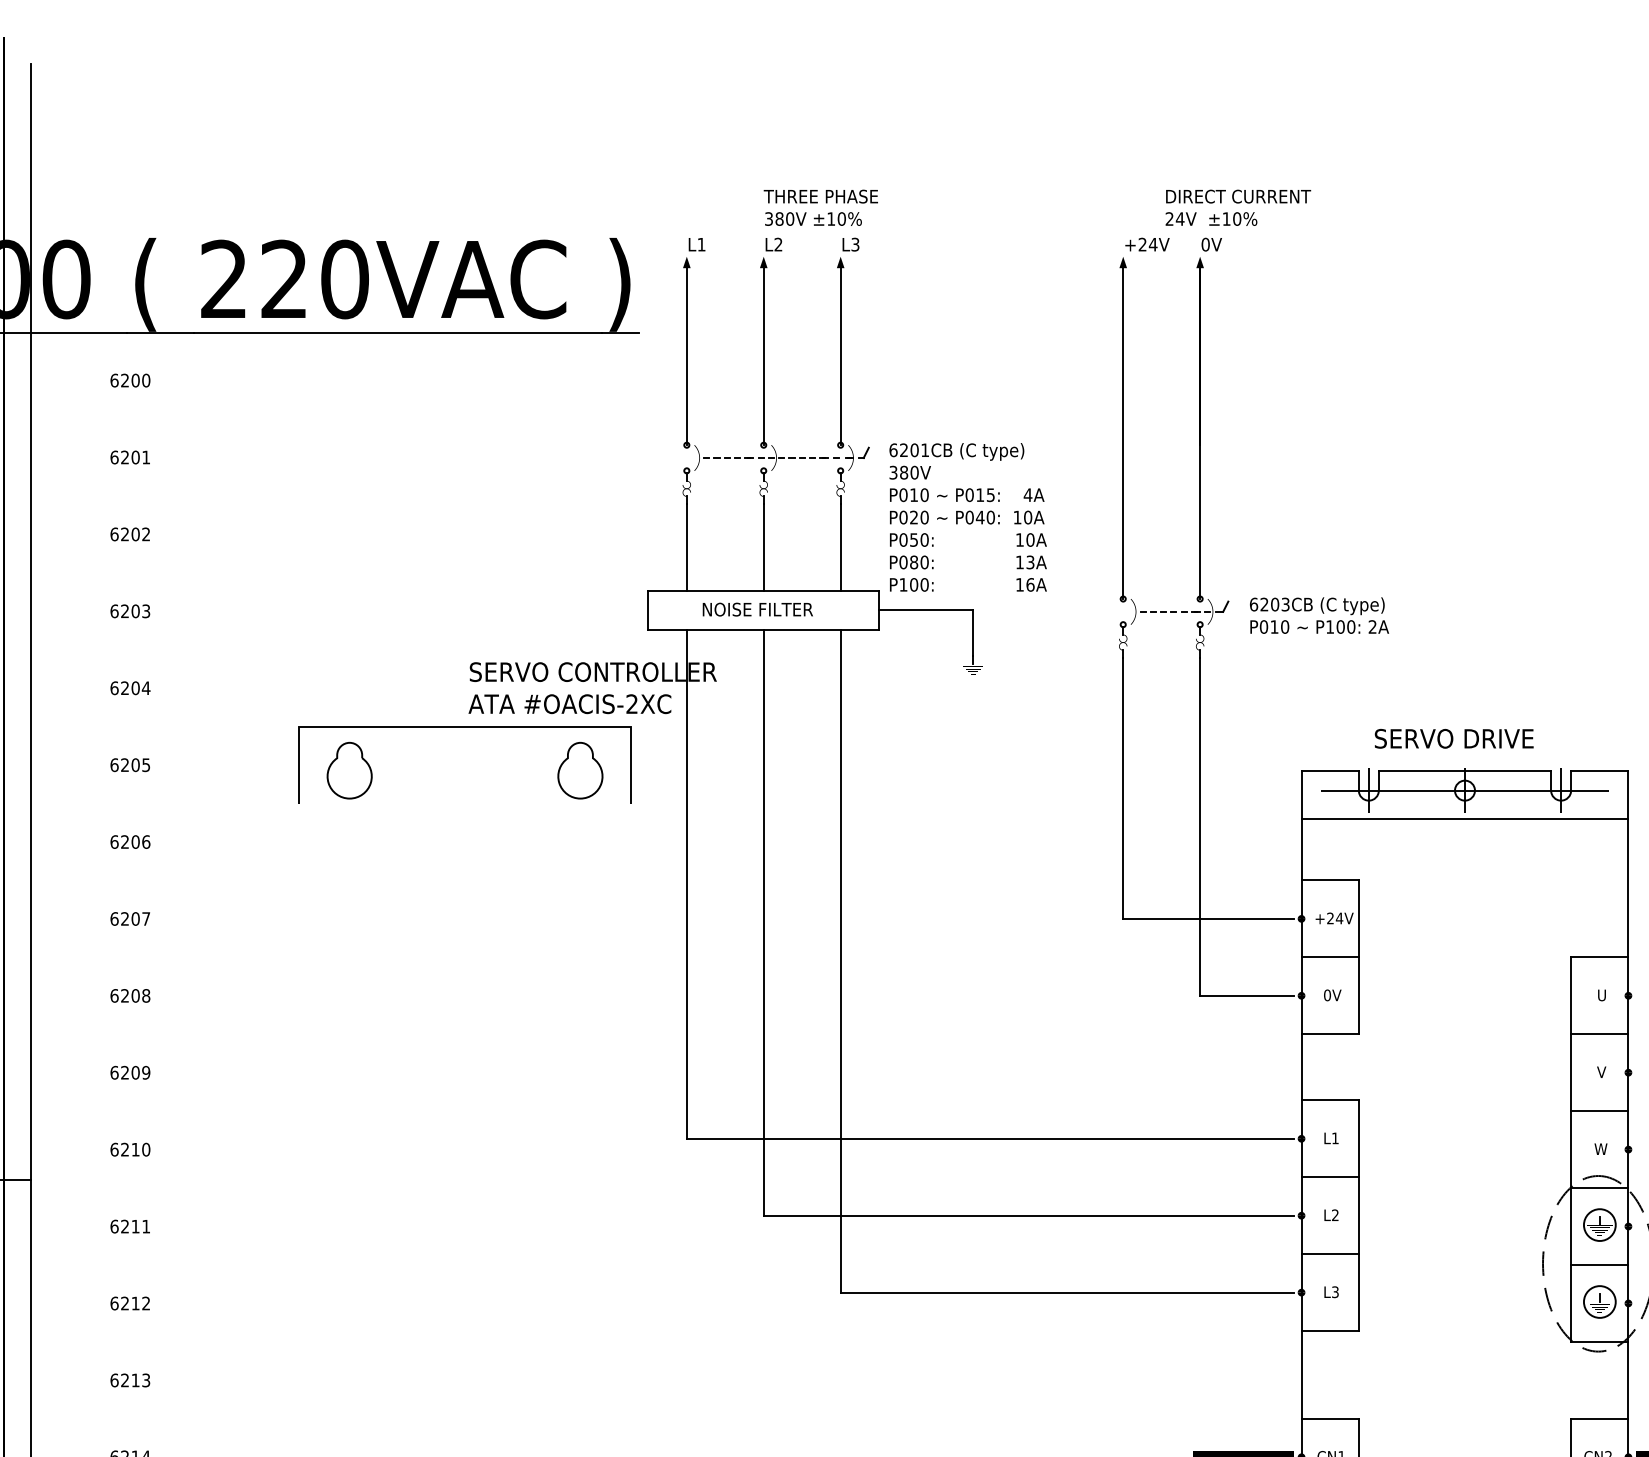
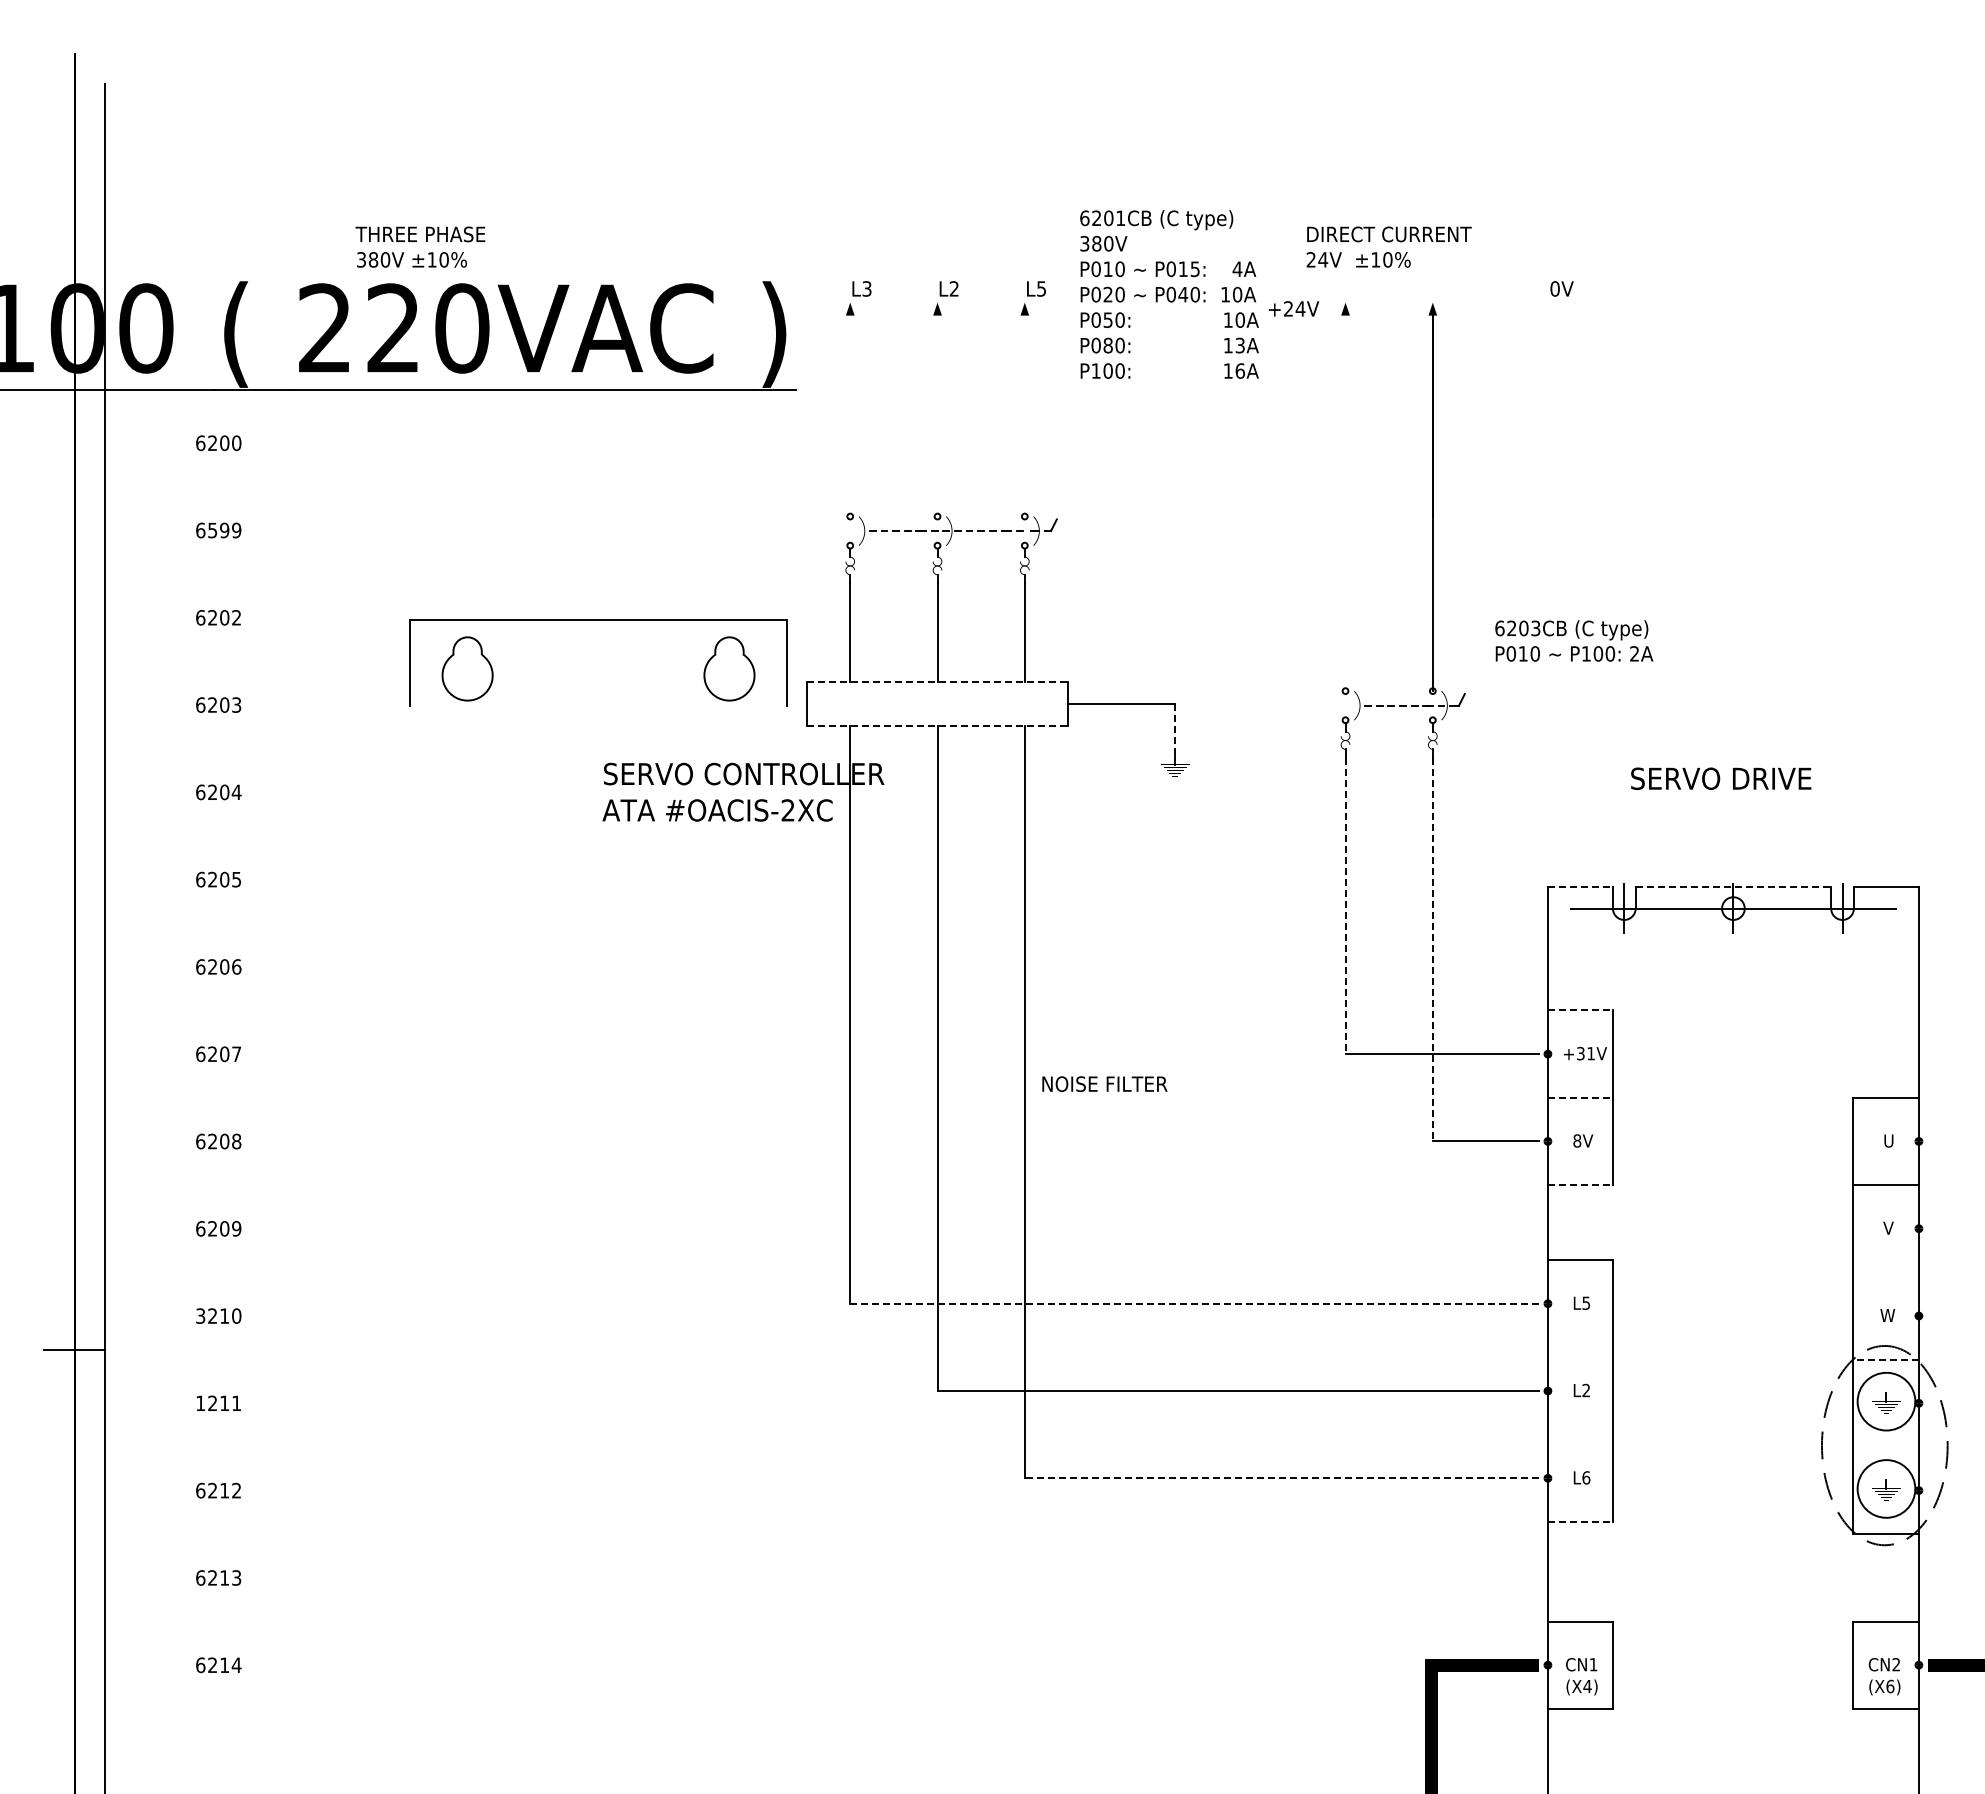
text: (820, 207) -> (420, 246), moved
text: (1237, 207) -> (1388, 246), moved
text: (701, 244) -> (866, 288), L1 -> L3
text: (855, 244) -> (1041, 288), L3 -> L5
text: (1147, 244) -> (1294, 308), moved
text: (1211, 244) -> (1561, 288), moved
line: (687, 356) -> (850, 415), removed
line: (763, 356) -> (937, 415), removed
line: (840, 356) -> (1024, 415), removed
line: (1123, 433) -> (1345, 503), removed
text: (135, 457) -> (224, 530), 6201 -> 6599
text: (968, 517) -> (1169, 294), moved
line: (763, 591) -> (937, 682), solid -> dashed
text: (757, 609) -> (1104, 1083), moved
text: (1319, 615) -> (1574, 640), moved
line: (763, 629) -> (937, 725), solid -> dashed
line: (973, 633) -> (1175, 730), solid -> dashed
part: (465, 728) -> (598, 620), moved
text: (1454, 738) -> (1721, 778), moved
line: (1330, 771) -> (1580, 886), solid -> dashed
line: (1465, 771) -> (1733, 886), solid -> dashed
line: (1123, 788) -> (1345, 906), solid -> dashed
line: (1464, 818) -> (1732, 940), removed
line: (1199, 826) -> (1432, 949), solid -> dashed
line: (1330, 880) -> (1580, 1010), solid -> dashed
text: (1335, 918) -> (1586, 1053), +24V -> +31V
line: (1330, 957) -> (1580, 1097), solid -> dashed
text: (1327, 994) -> (1577, 1140), 0V -> 8V
line: (1330, 1034) -> (1580, 1185), solid -> dashed
line: (1598, 1111) -> (1885, 1272), removed
text: (1335, 1137) -> (1586, 1302), L1 -> L5
line: (990, 1138) -> (1194, 1303), solid -> dashed
text: (114, 1149) -> (200, 1315), 6210 -> 3210
line: (1330, 1177) -> (1580, 1347), removed
line: (1599, 1187) -> (1886, 1359), solid -> dashed
circle: (1599, 1224) -> (1886, 1401), size x1.6
text: (114, 1226) -> (200, 1403), 6211 -> 1211
line: (1330, 1254) -> (1580, 1434), removed
line: (1598, 1264) -> (1885, 1446), removed
text: (1335, 1291) -> (1586, 1477), L3 -> L6
line: (1066, 1292) -> (1281, 1478), solid -> dashed
circle: (1599, 1301) -> (1886, 1488), size x1.6
line: (1330, 1330) -> (1580, 1521), solid -> dashed

